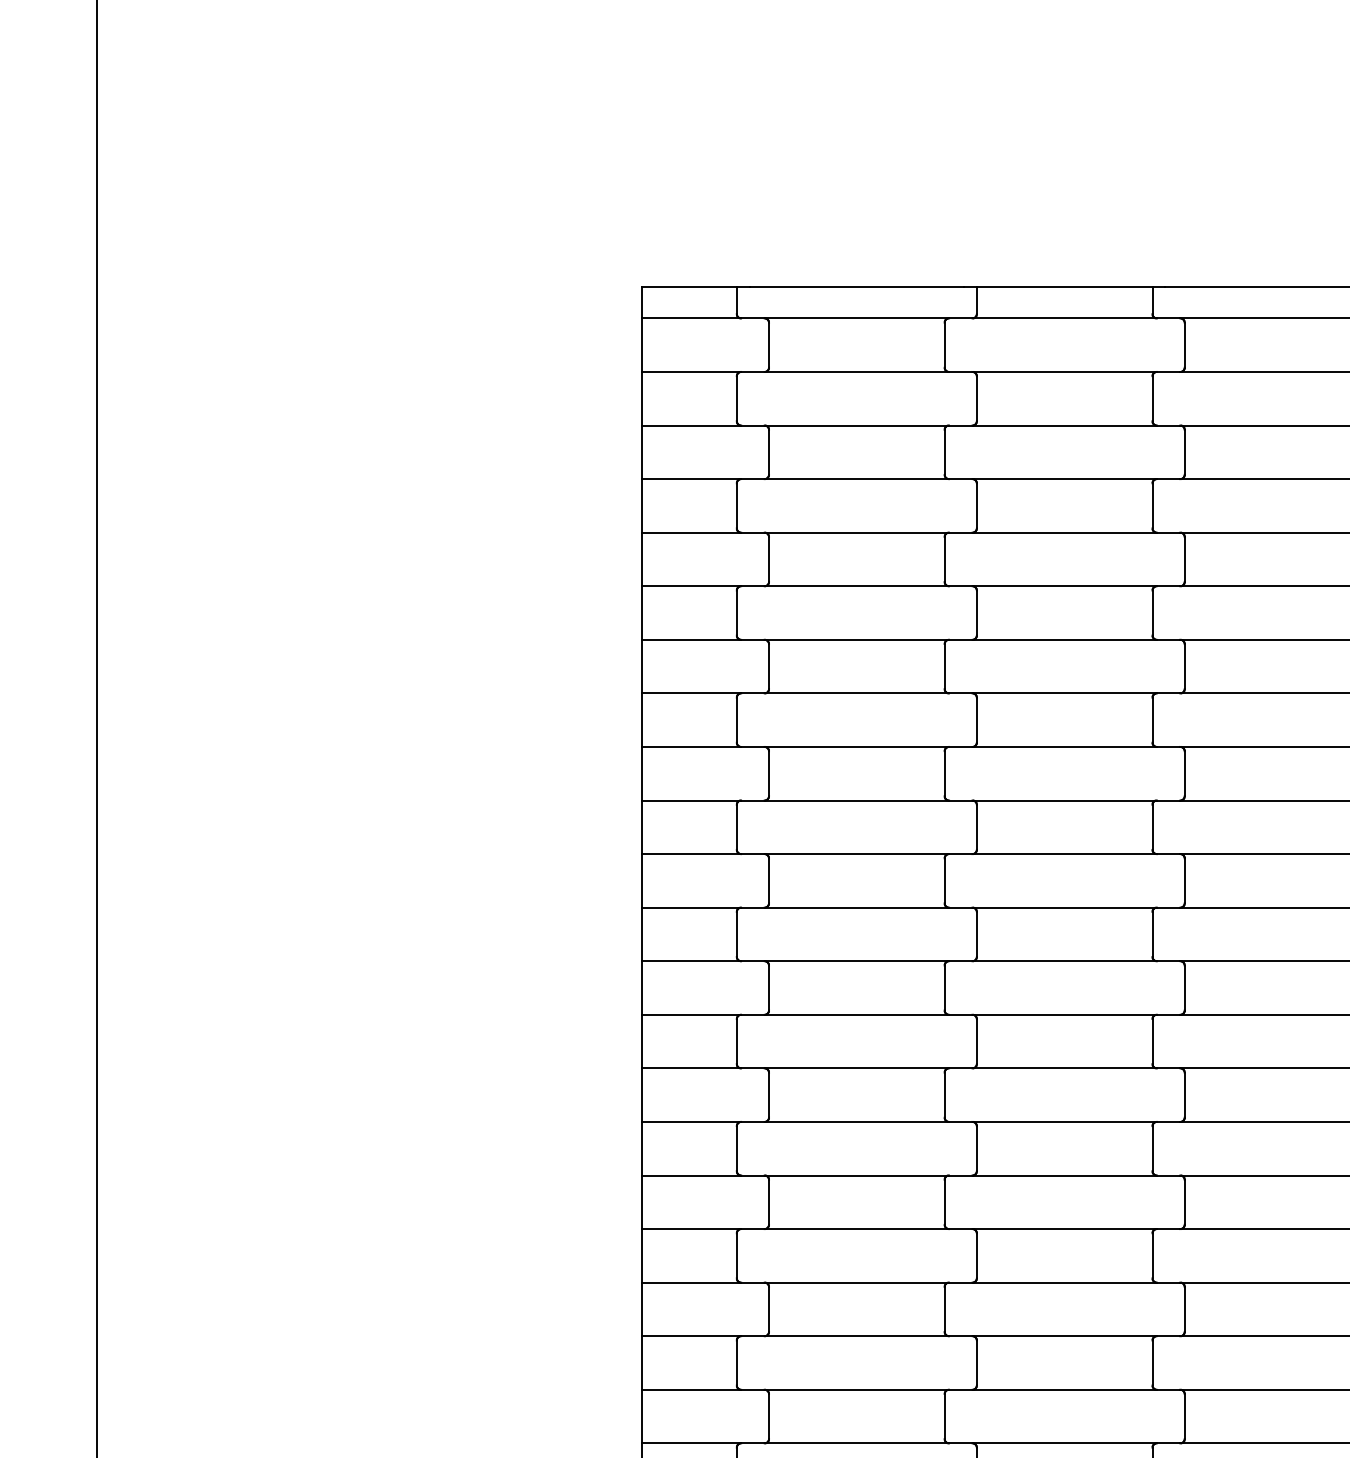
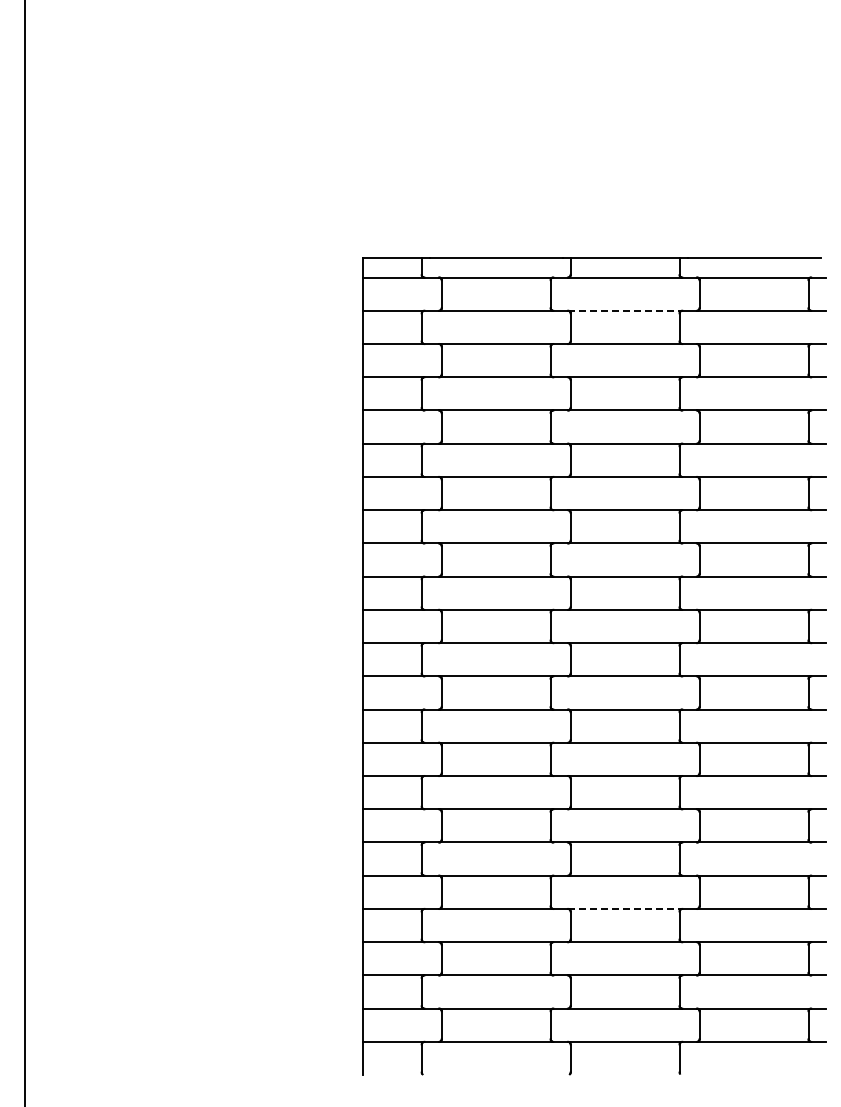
line: (1065, 371) -> (625, 310), solid -> dashed
line: (1065, 1335) -> (625, 908), solid -> dashed

